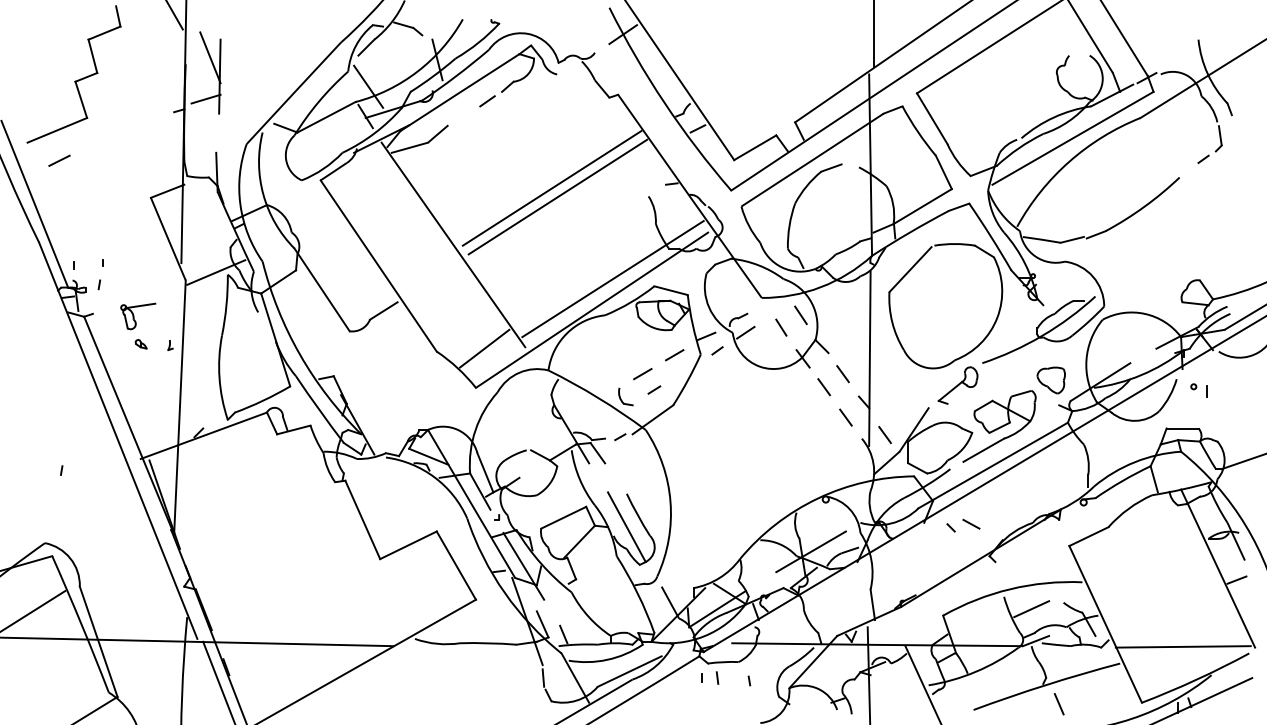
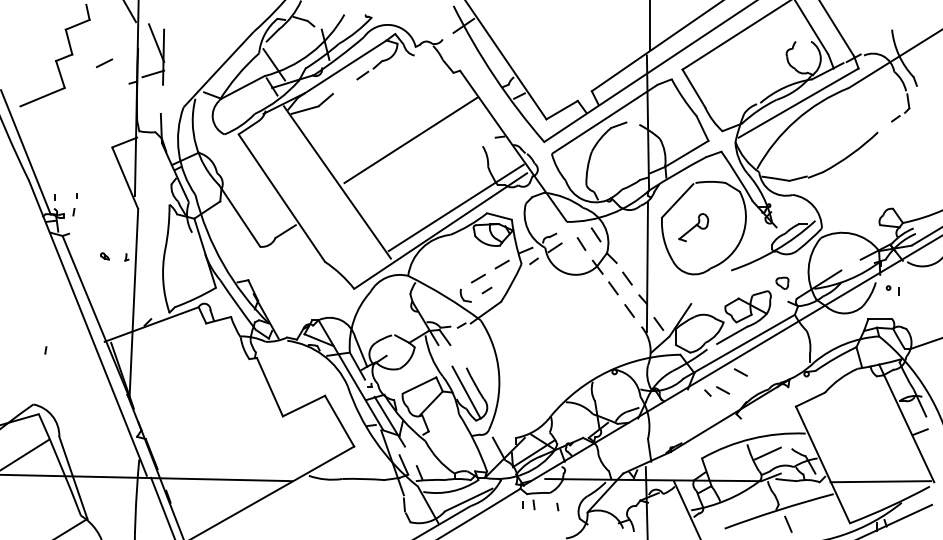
line: (59, 160) -> (104, 63), moved
line: (557, 196) -> (414, 146), removed
line: (216, 272) -> (161, 203), removed
part: (138, 316) -> (103, 235), removed
line: (484, 348) -> (360, 259), removed
part: (1050, 380) -> (781, 283), size x0.6
part: (957, 385) -> (693, 227), moved
line: (995, 499) -> (740, 371), added
line: (810, 551) -> (603, 410), removed

